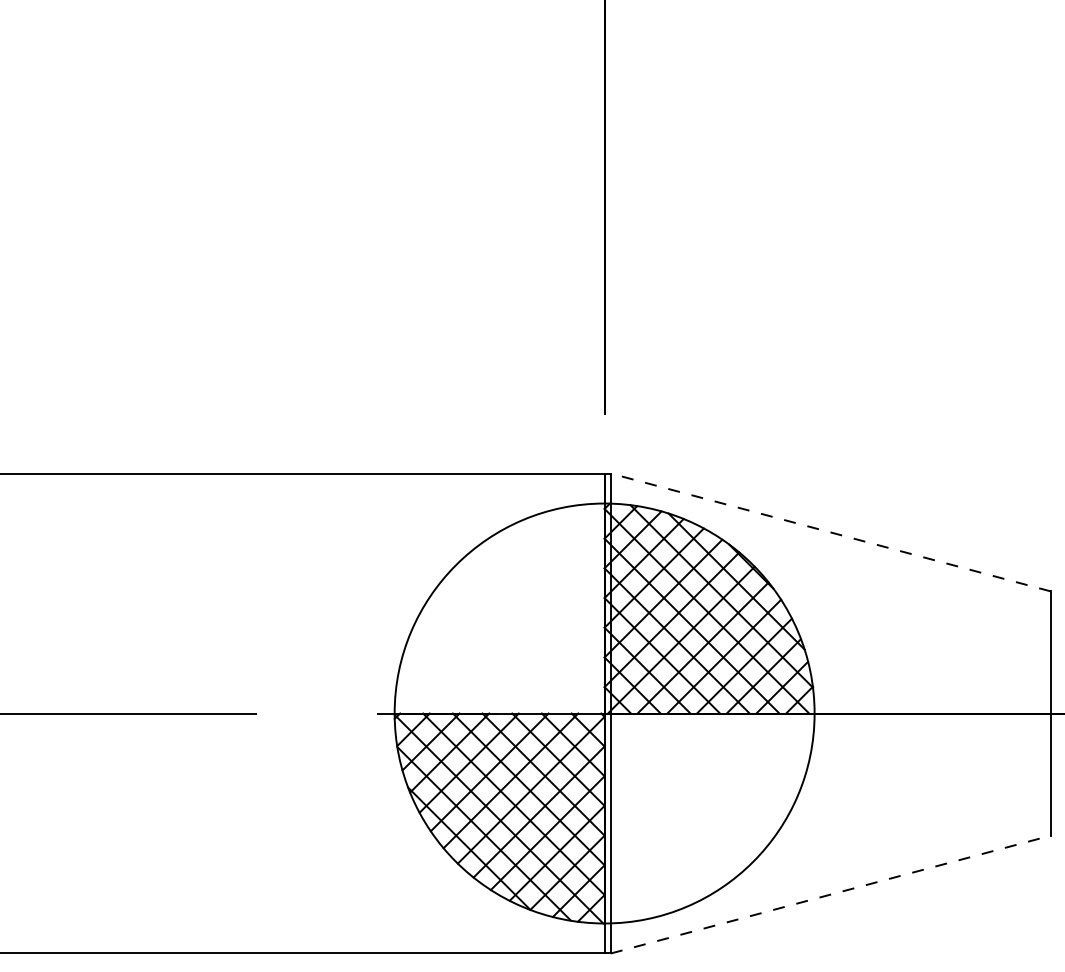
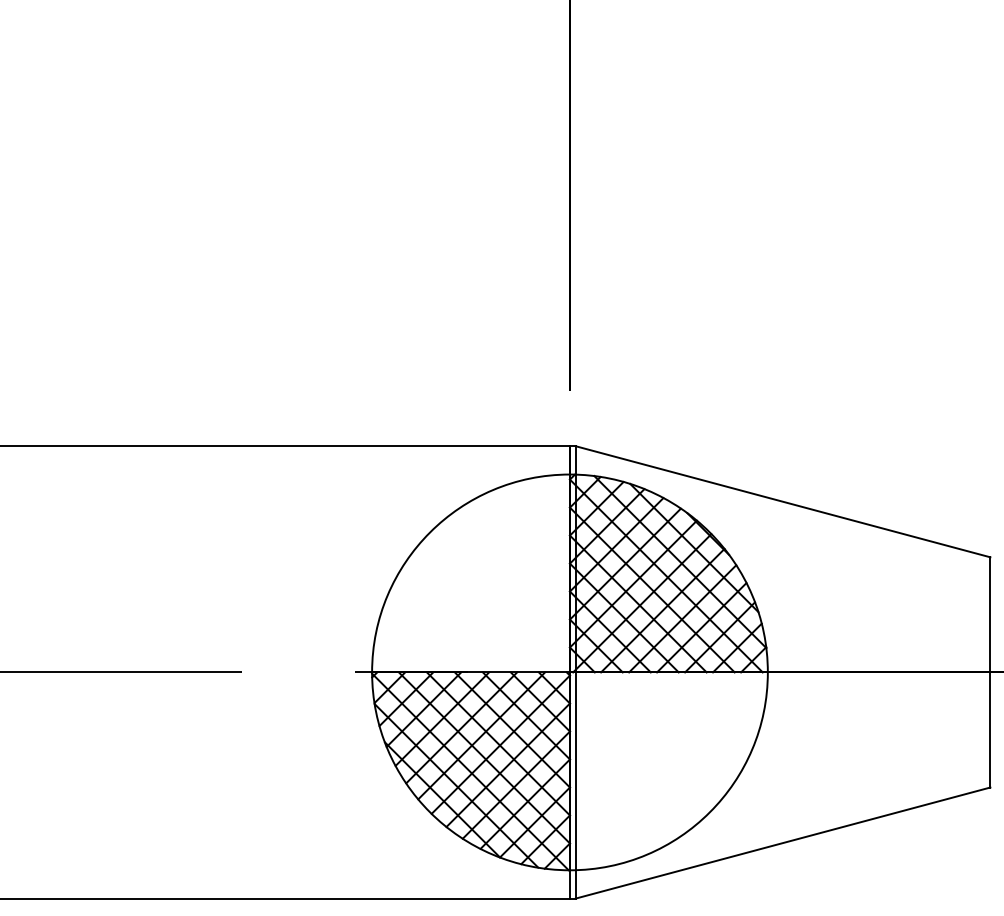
line: (830, 532) -> (782, 501), dashed -> solid
line: (830, 894) -> (782, 842), dashed -> solid

